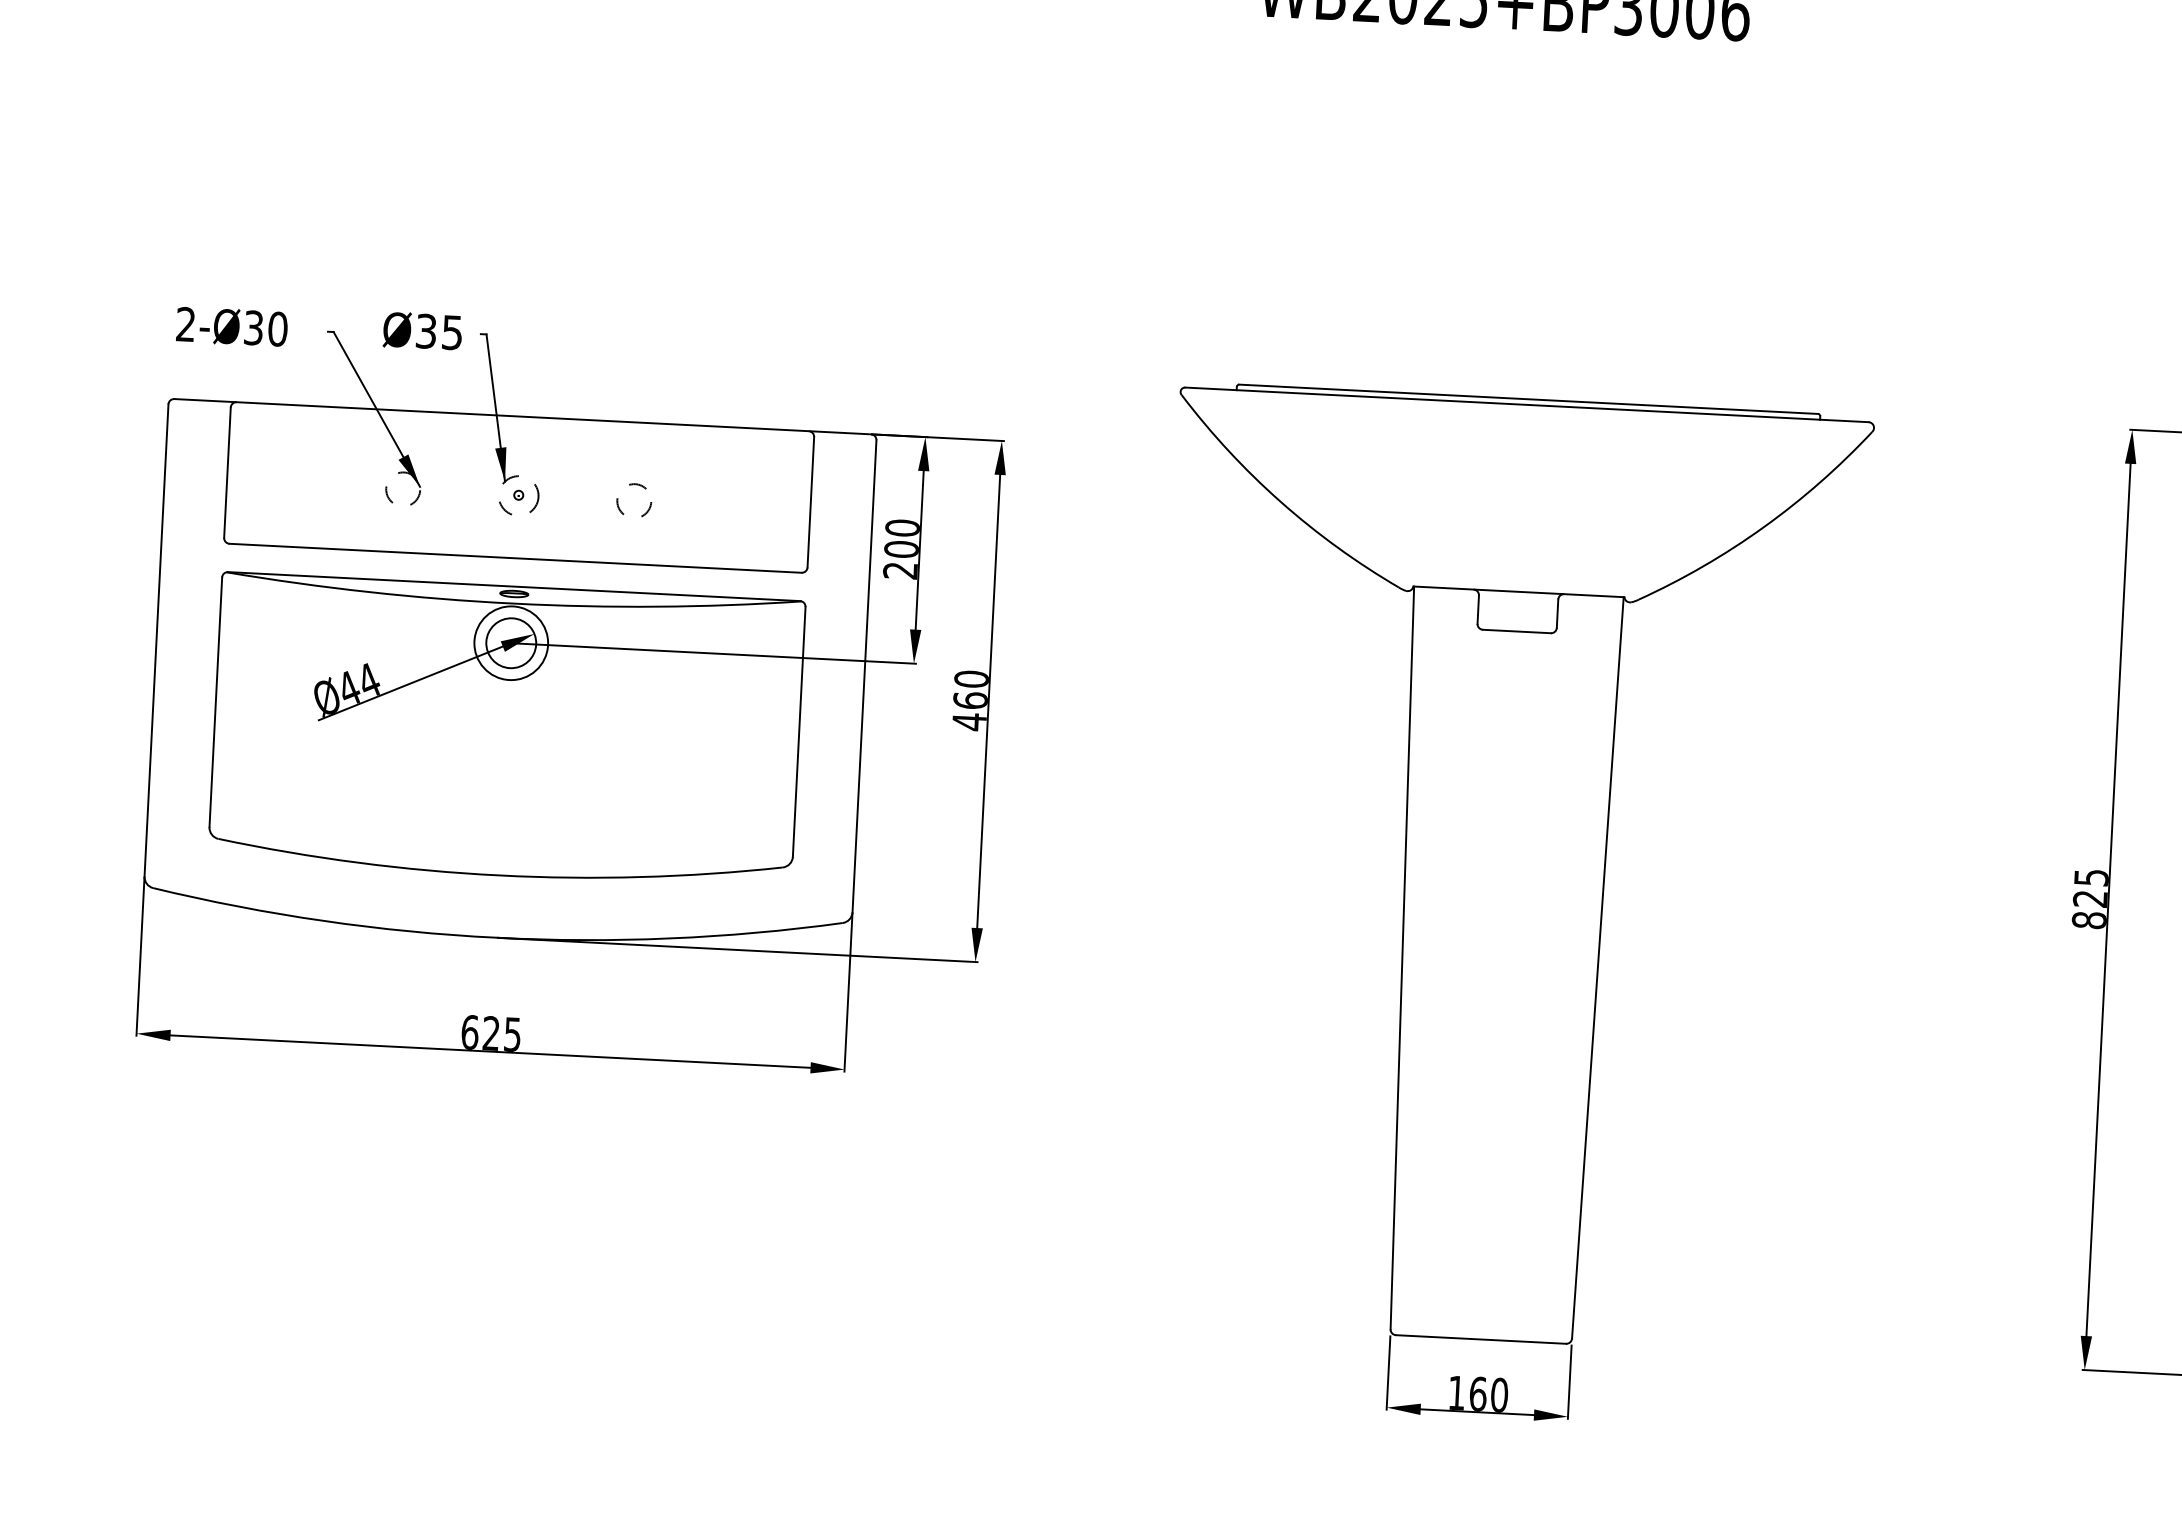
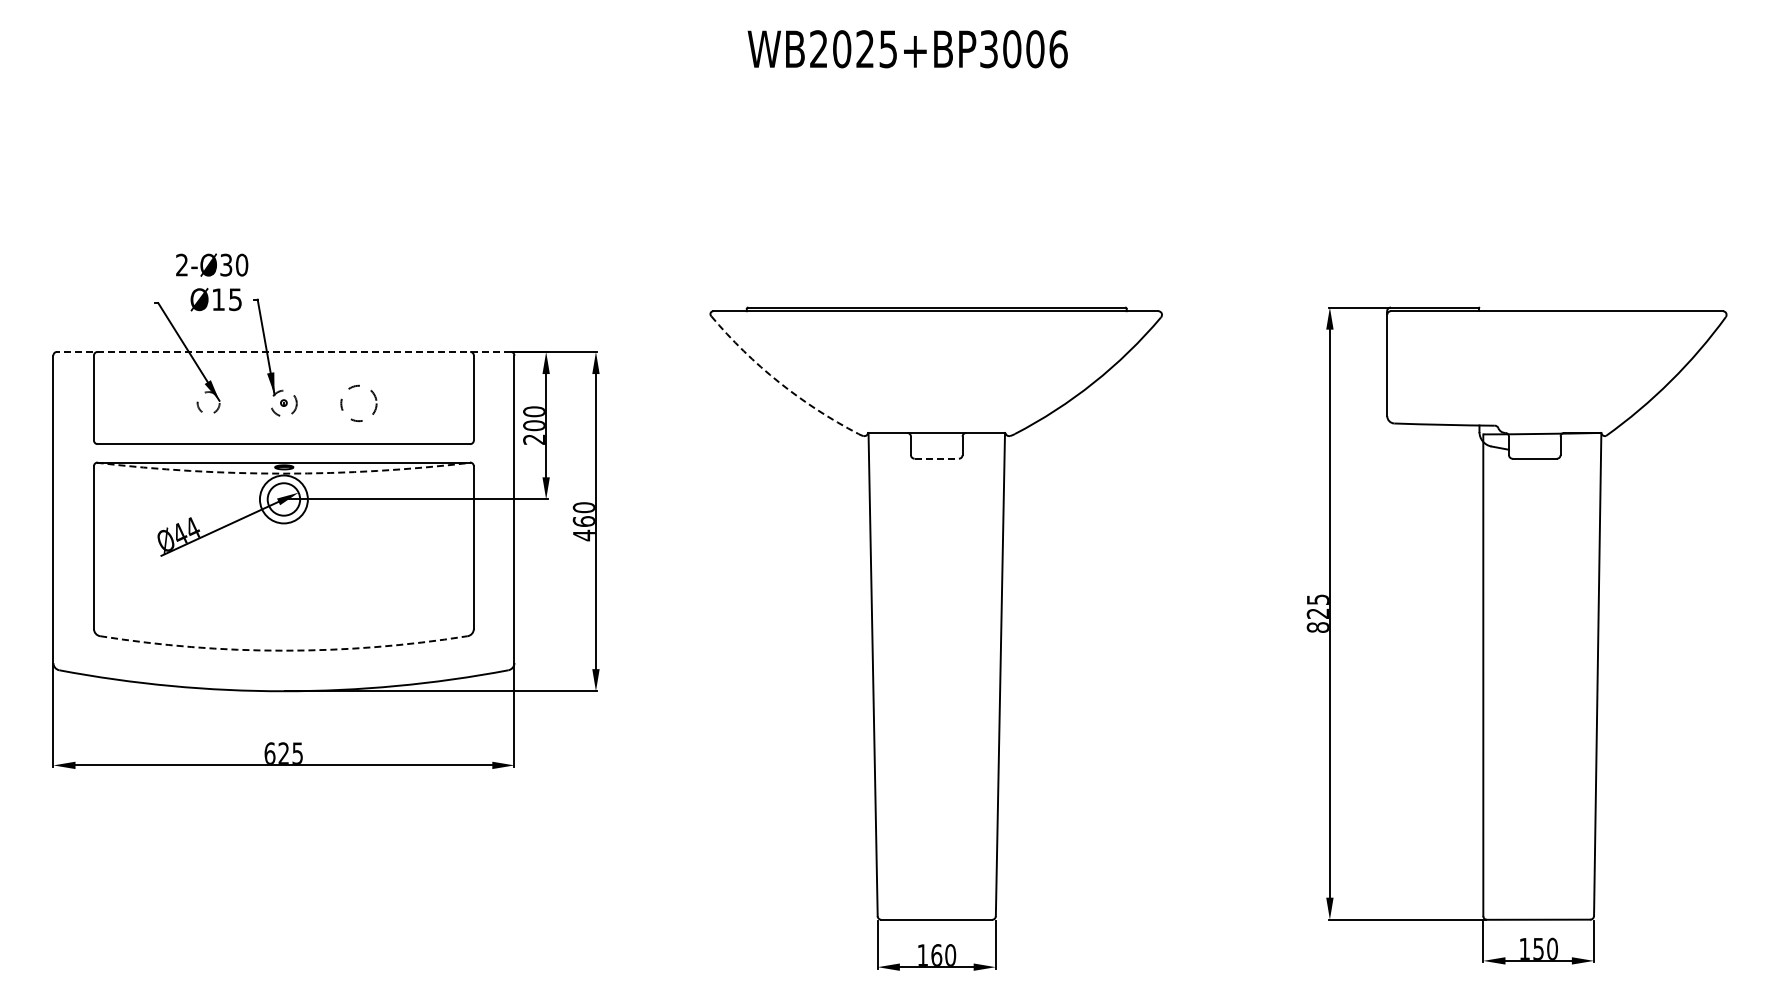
text: (232, 325) -> (212, 264), moved
text: (426, 331) -> (218, 299), Ø35 -> Ø15
line: (522, 416) -> (283, 351), solid -> dashed
circle: (634, 500) -> (359, 402), size x1.6
arc: (1281, 502) -> (779, 382), solid -> dashed
arc: (512, 603) -> (283, 473), solid -> dashed
line: (1518, 631) -> (937, 458), solid -> dashed
arc: (498, 875) -> (283, 650), solid -> dashed

